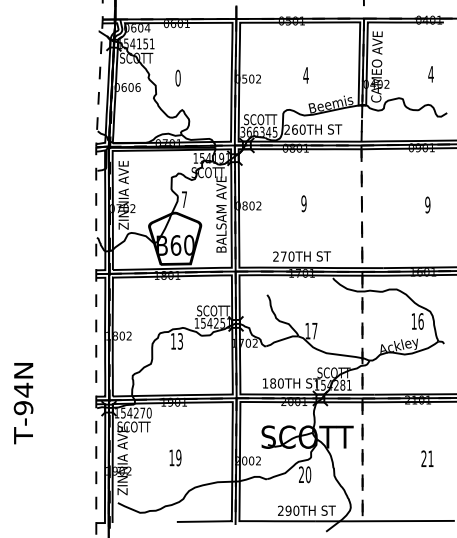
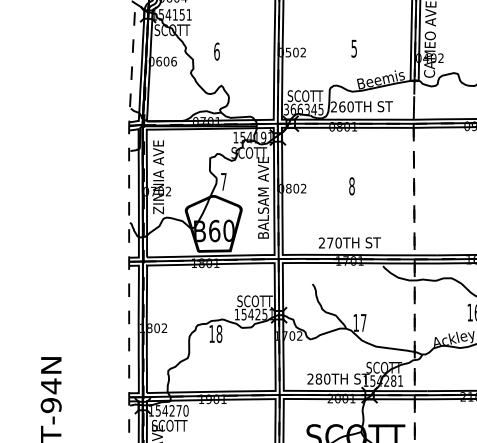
text: (305, 75) -> (353, 48), 4 -> 5
text: (177, 77) -> (216, 50), 0 -> 6
text: (303, 203) -> (351, 186), 9 -> 8
text: (180, 341) -> (219, 334), 13 -> 18
text: (264, 383) -> (309, 379), 180TH -> 280TH

